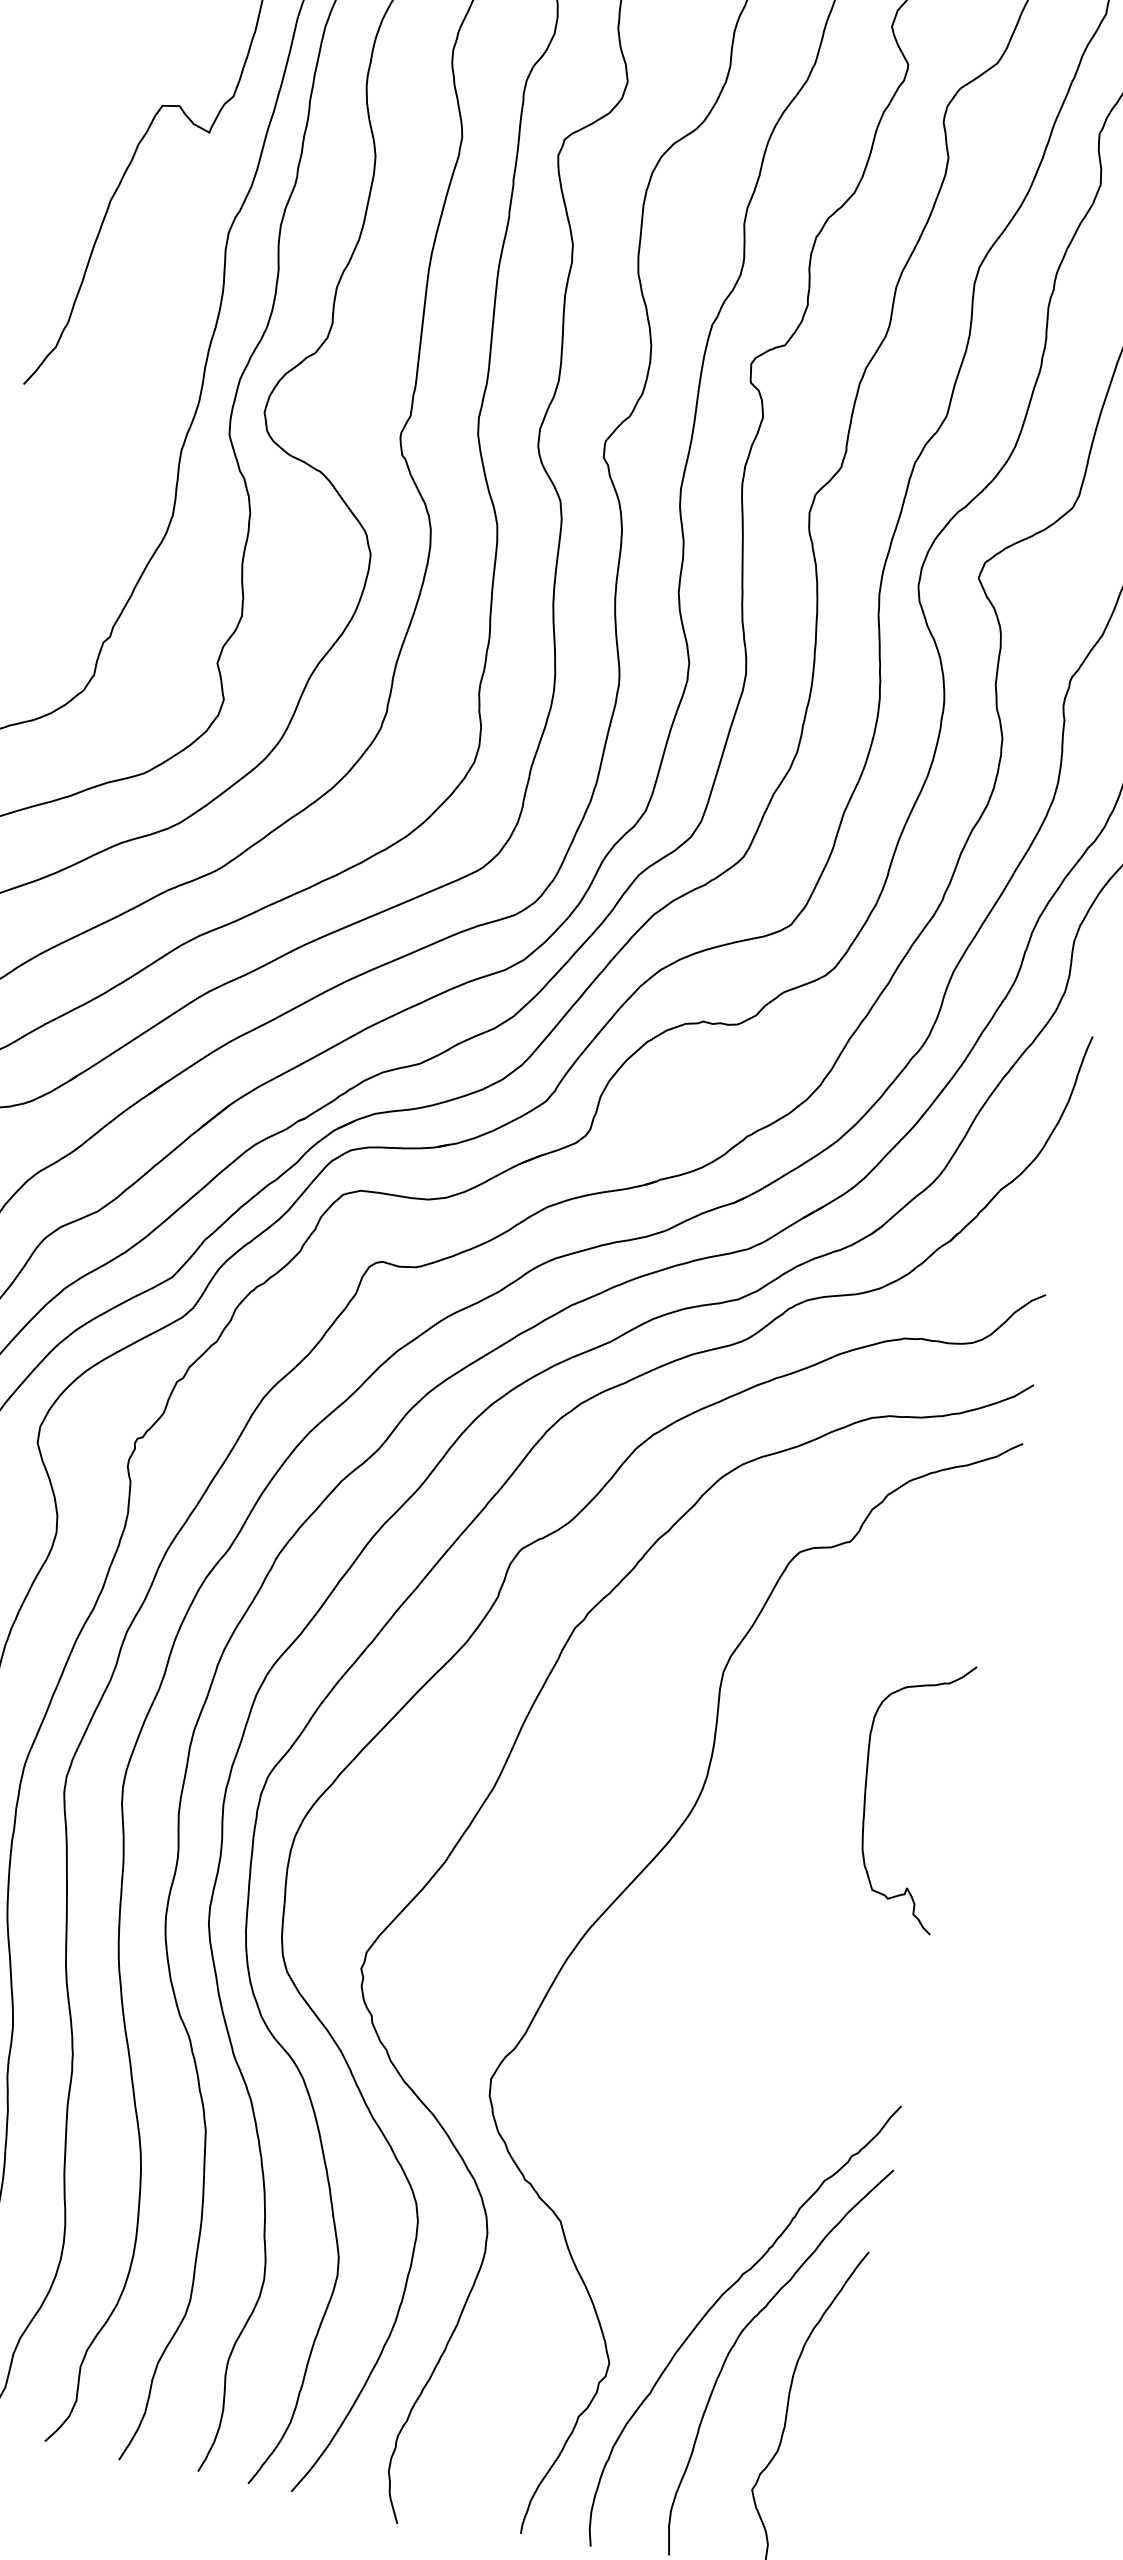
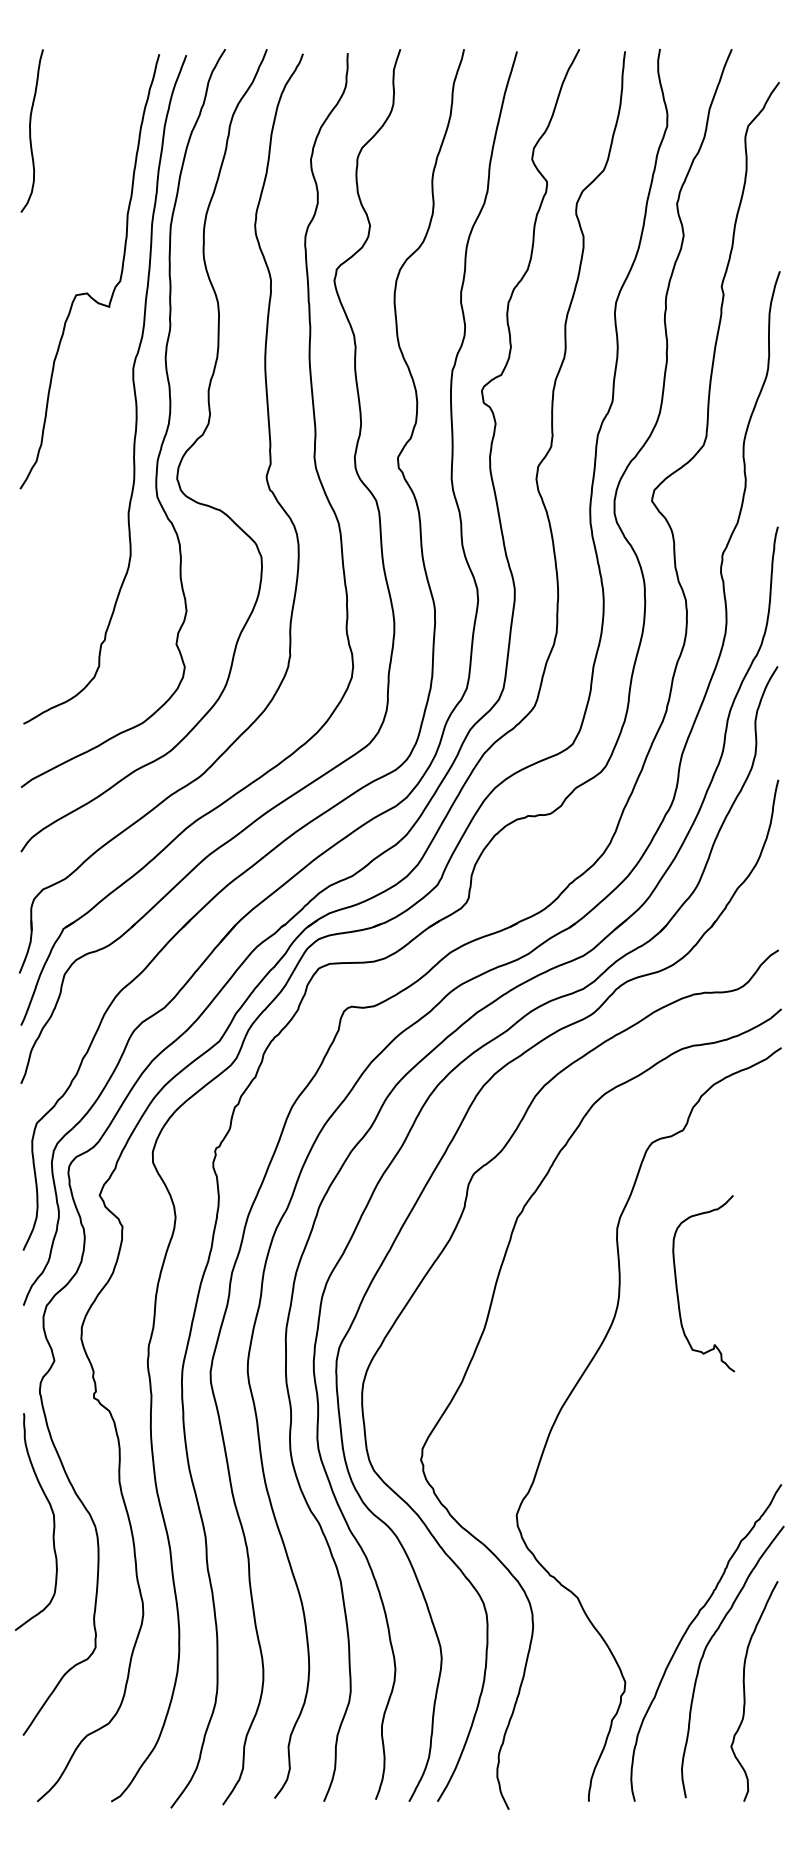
curve: (867, 1784) -> (677, 1283), moved

